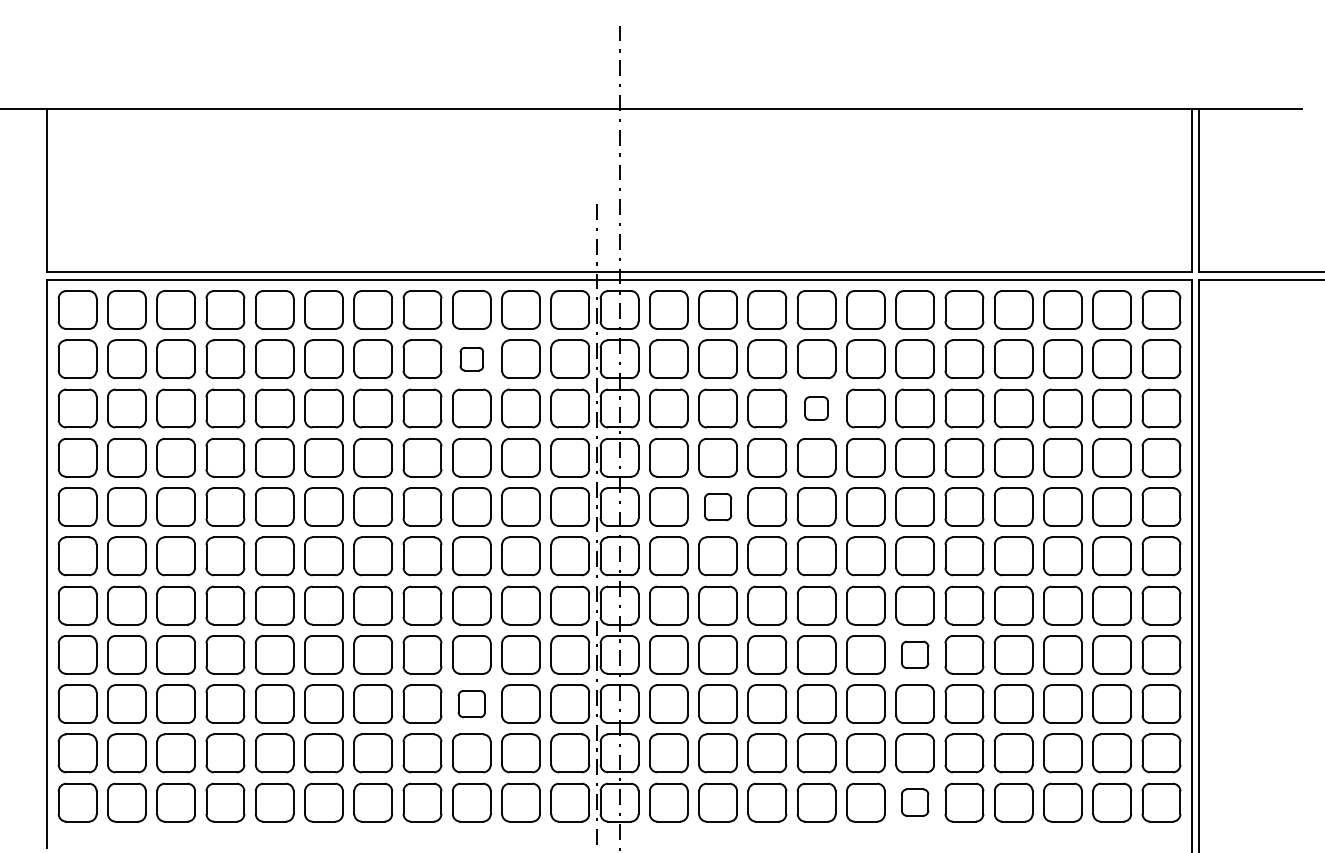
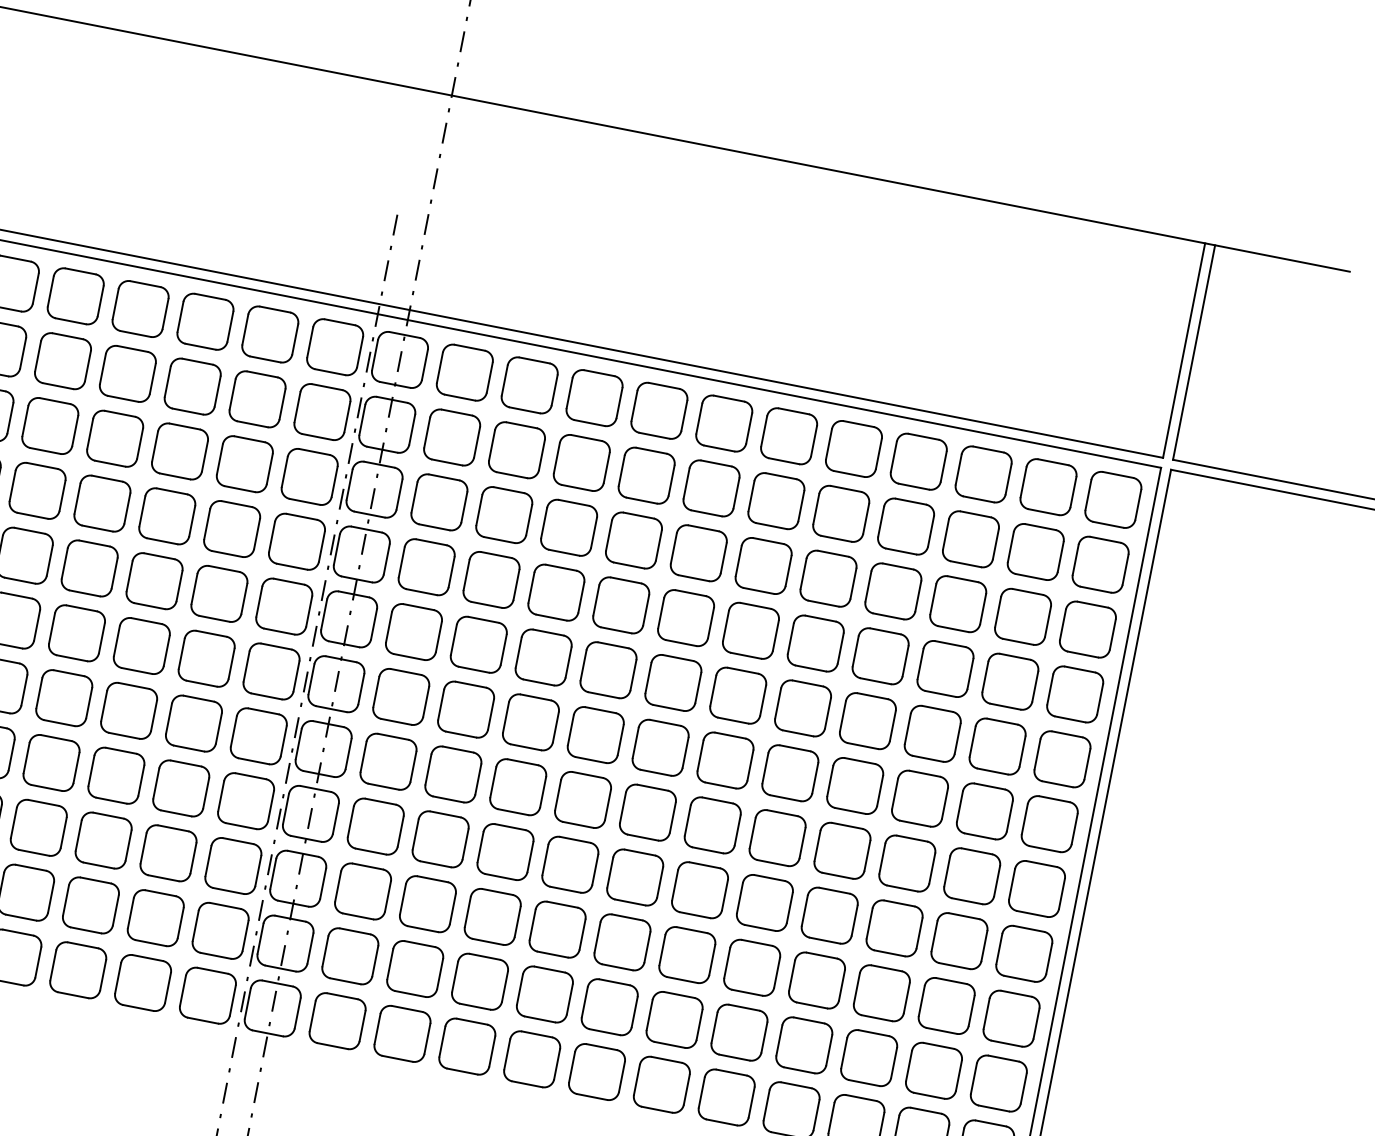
part: (471, 358) -> (192, 385), size x1.67
part: (816, 408) -> (633, 540), size x1.67
part: (717, 506) -> (478, 643), size x1.43
part: (914, 654) -> (699, 889), size x1.43
part: (471, 703) -> (103, 839), size x1.43
part: (914, 802) -> (661, 1084), size x1.43

